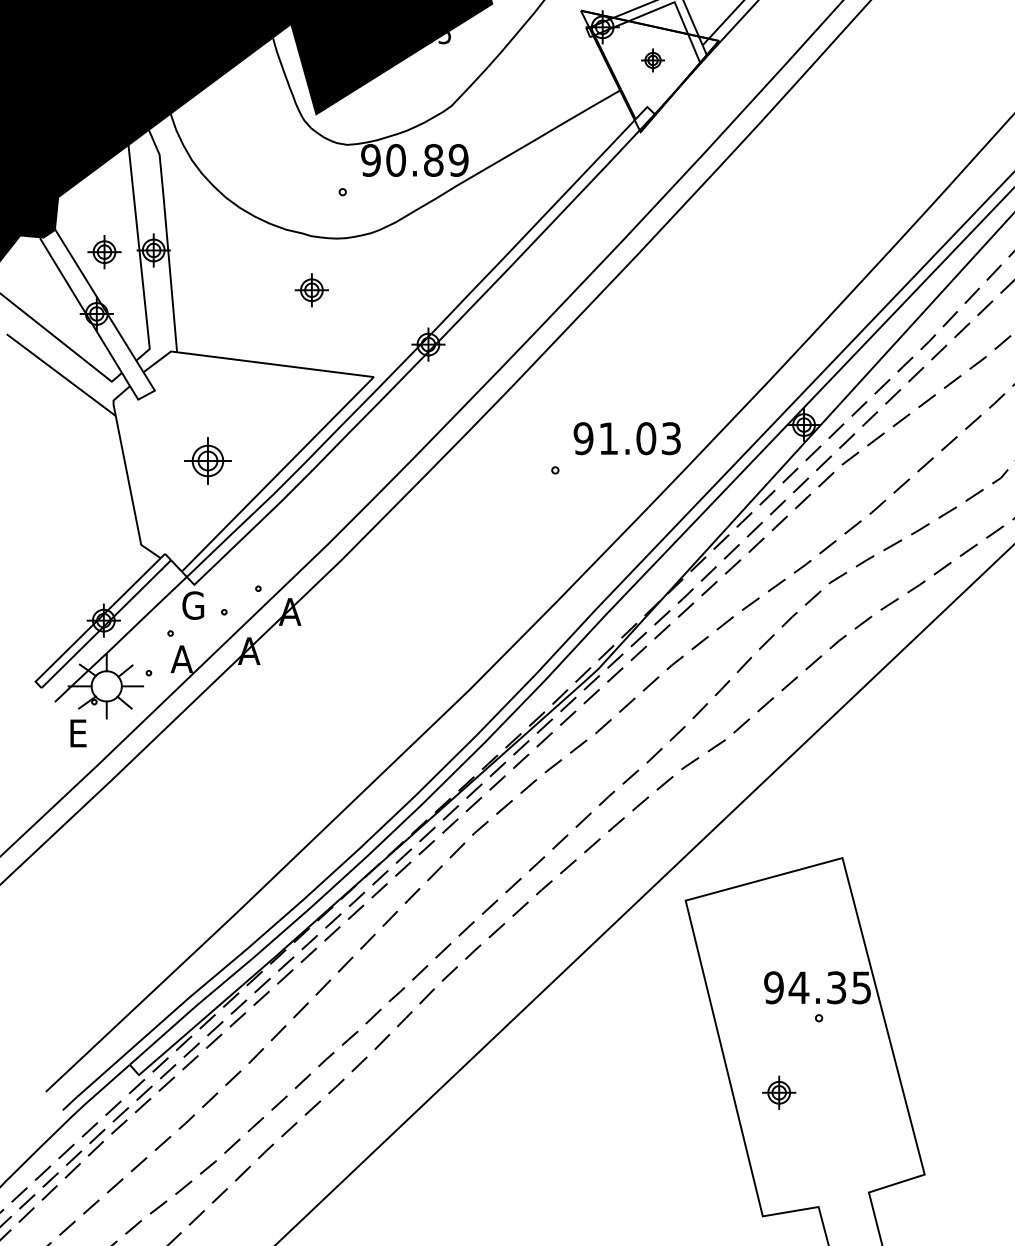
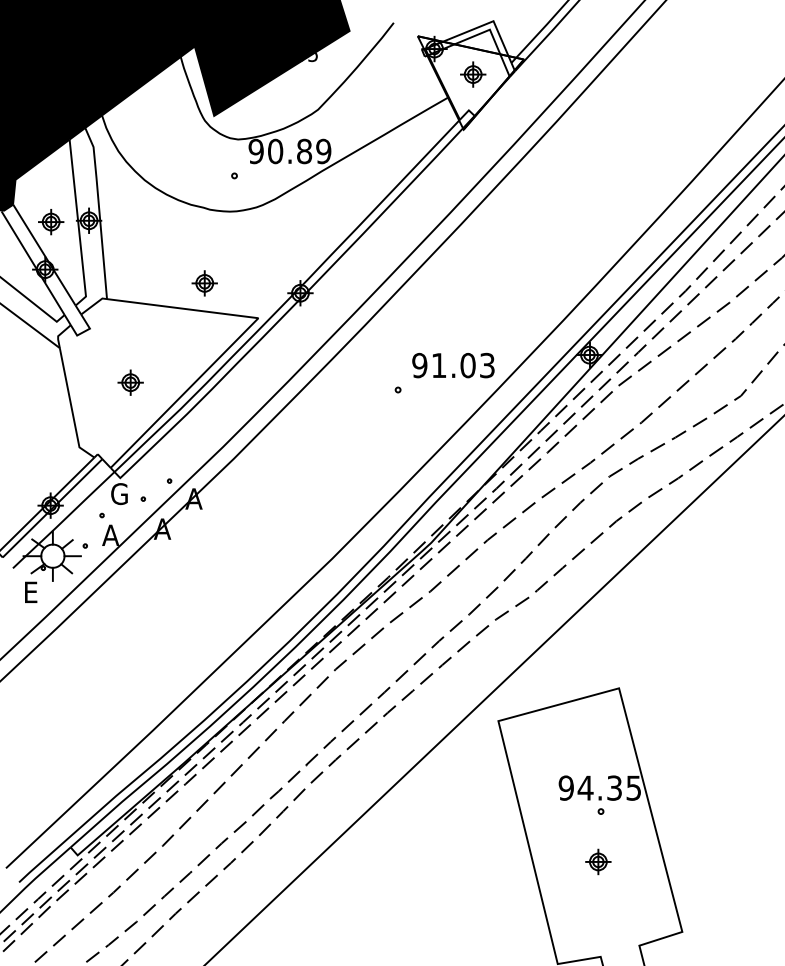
part: (653, 60) -> (473, 74), size x1.43
part: (311, 290) -> (204, 283), moved
part: (207, 460) -> (130, 382), size x0.71
part: (779, 1092) -> (598, 861), moved

